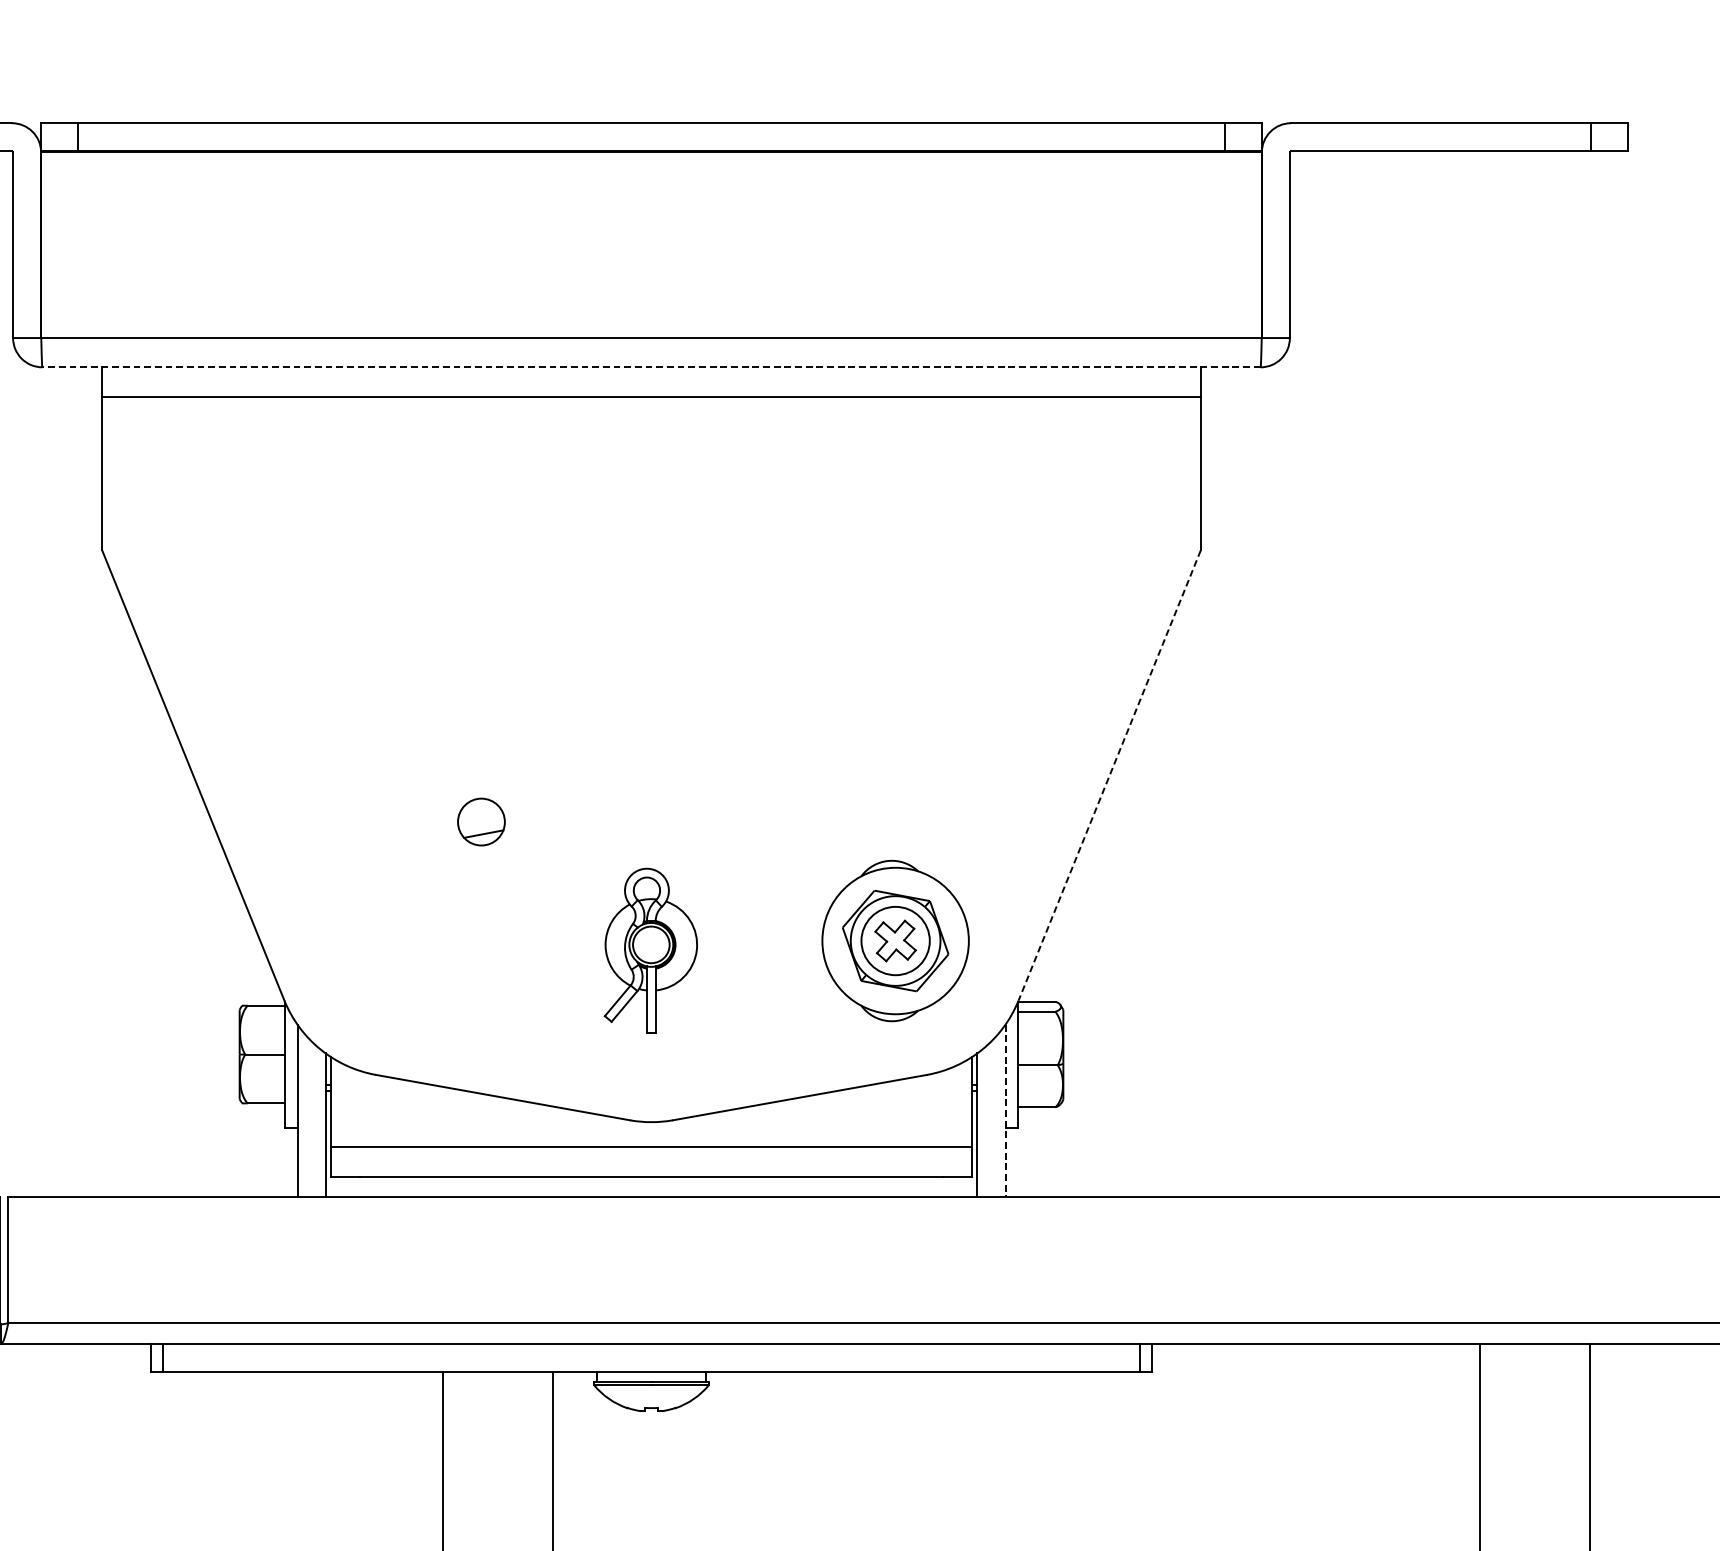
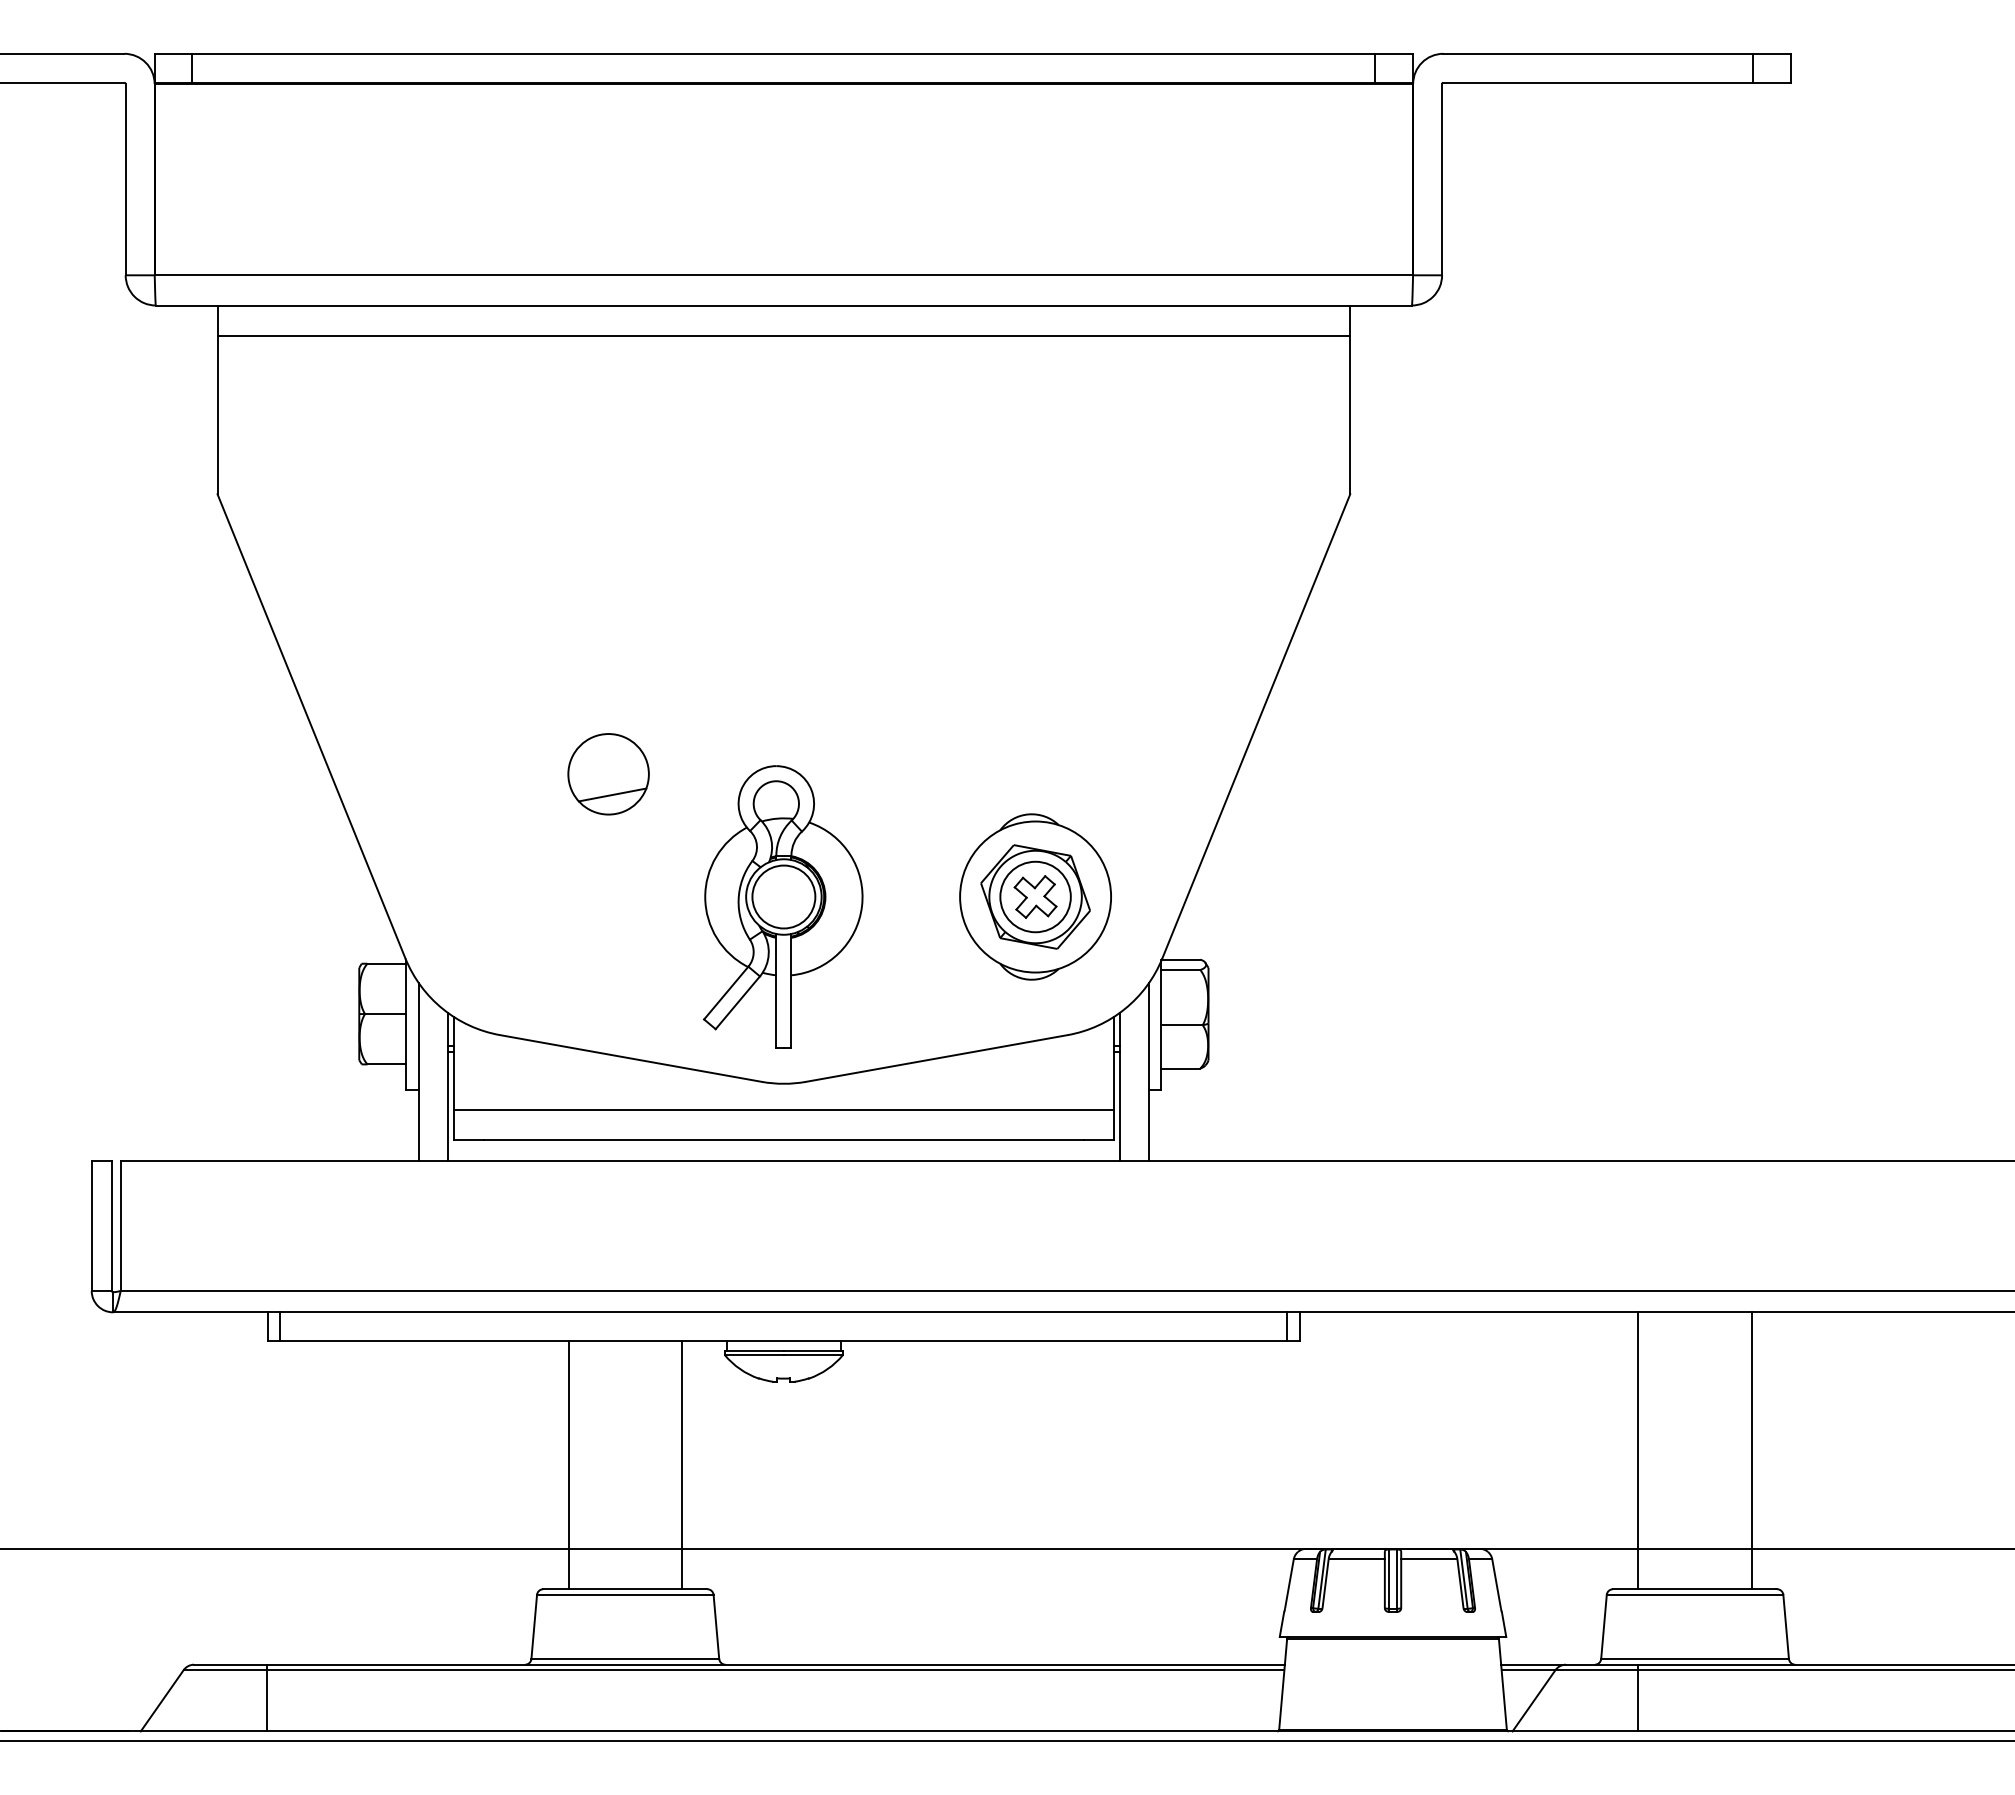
line: (651, 367) -> (783, 305), dashed -> solid
line: (1109, 775) -> (1256, 726), dashed -> solid
part: (481, 822) -> (608, 774), size x1.67
part: (651, 950) -> (783, 906), size x1.67
line: (1005, 1111) -> (1148, 1072), dashed -> solid

